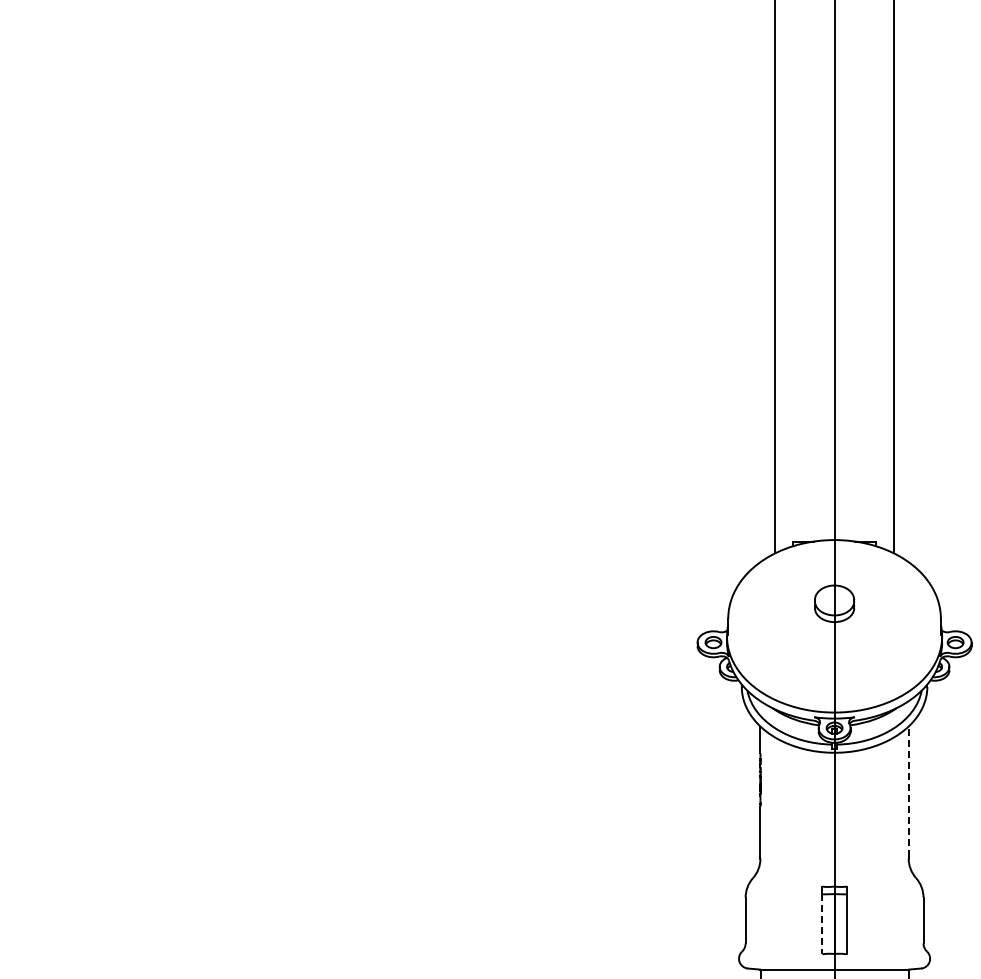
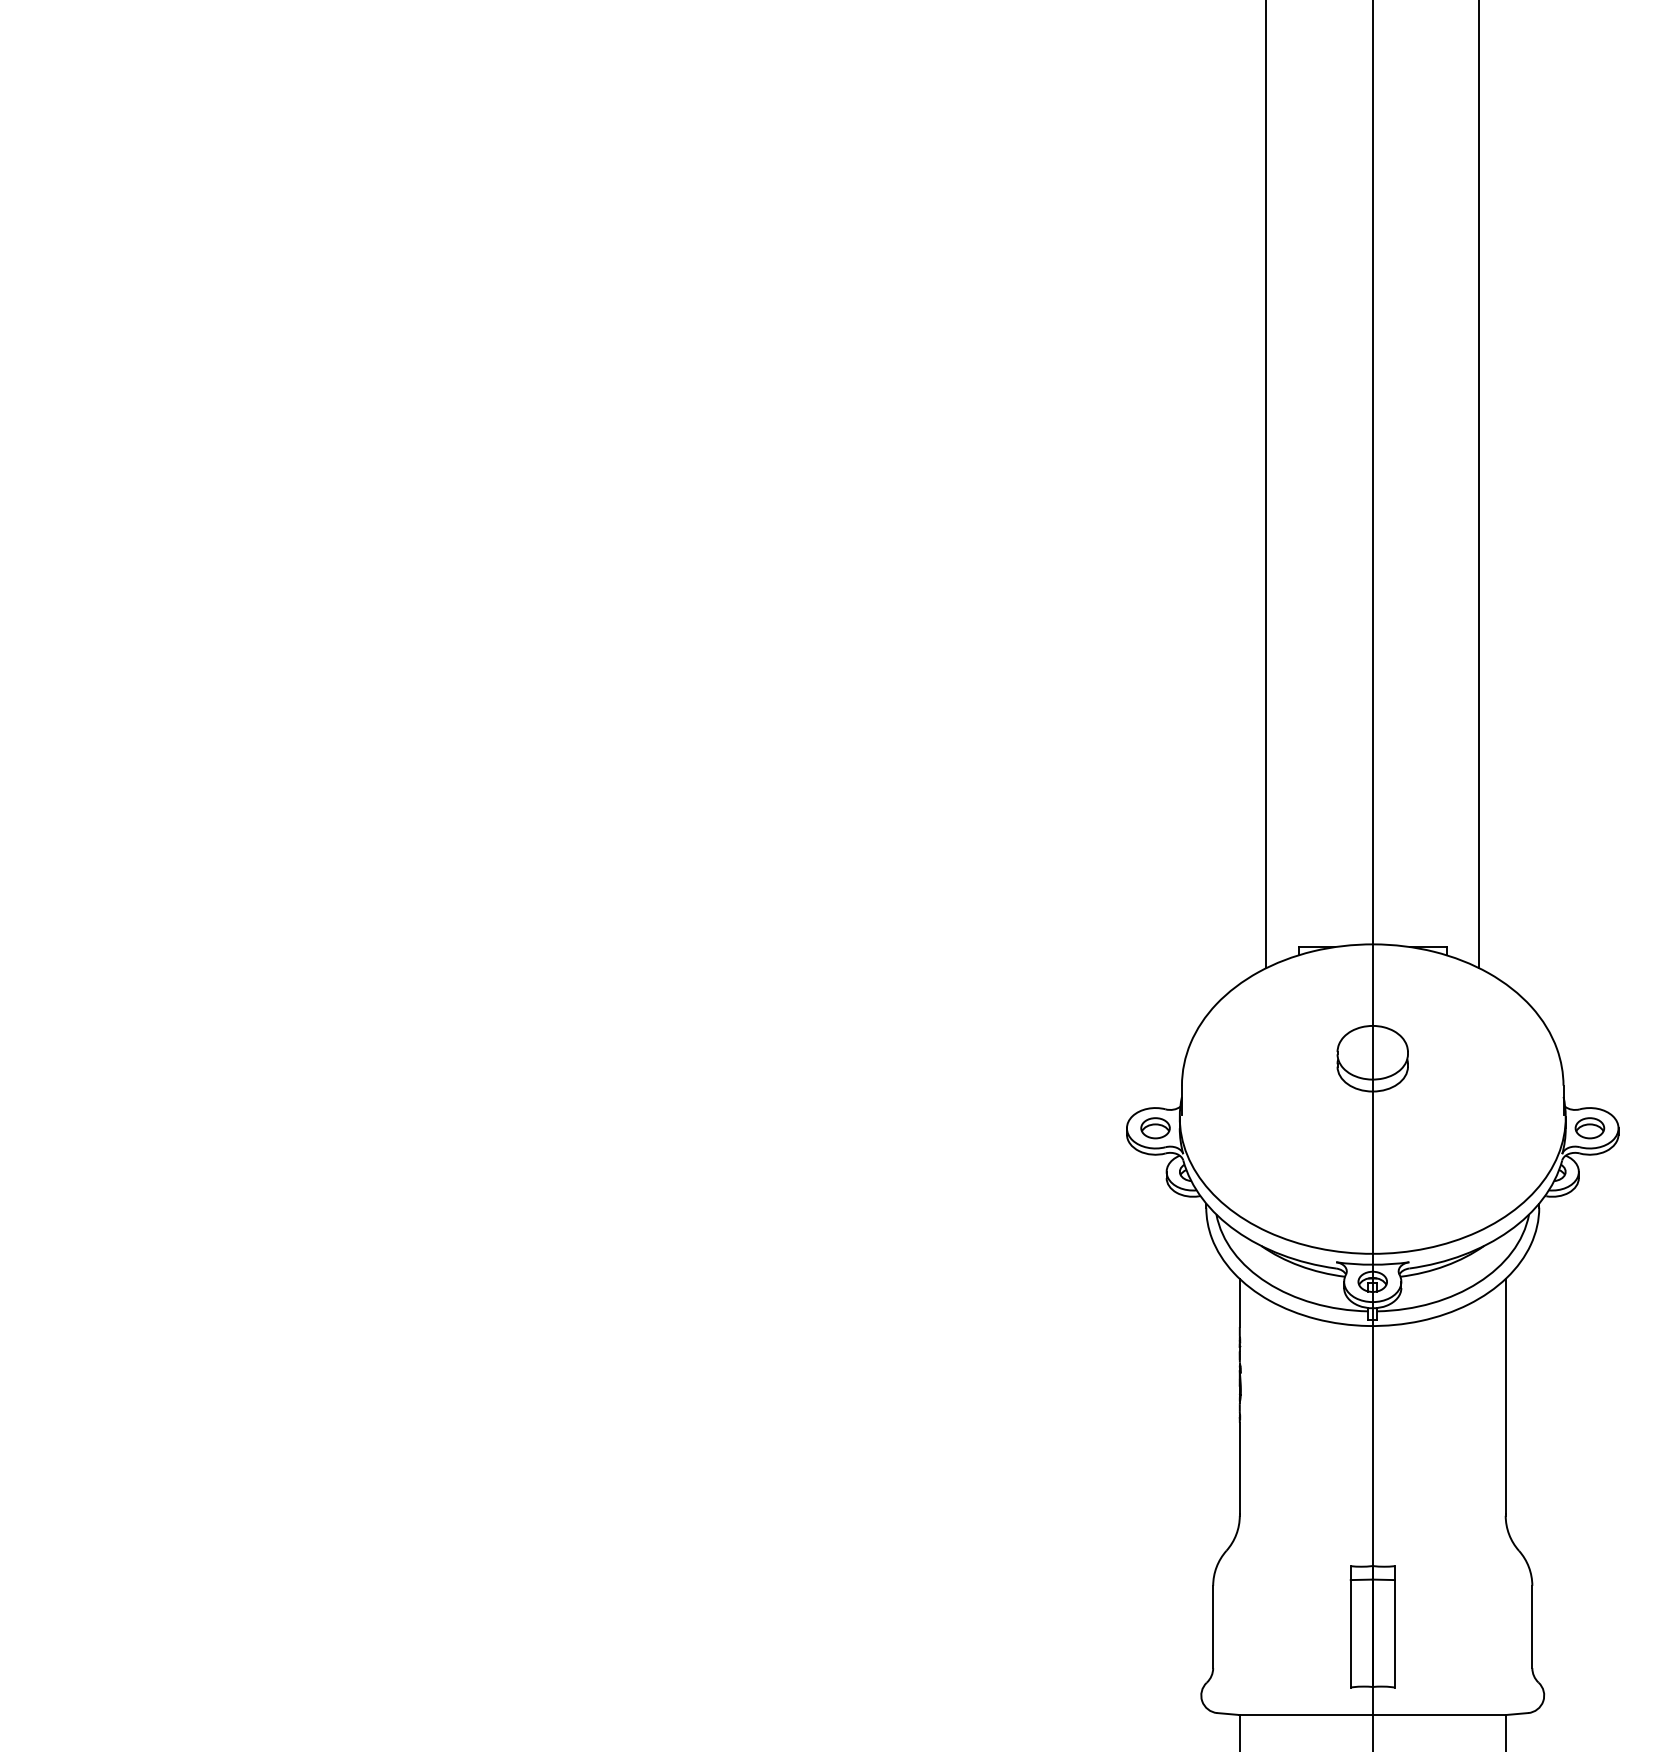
line: (908, 791) -> (1505, 1395), dashed -> solid
line: (822, 924) -> (1351, 1634), dashed -> solid

